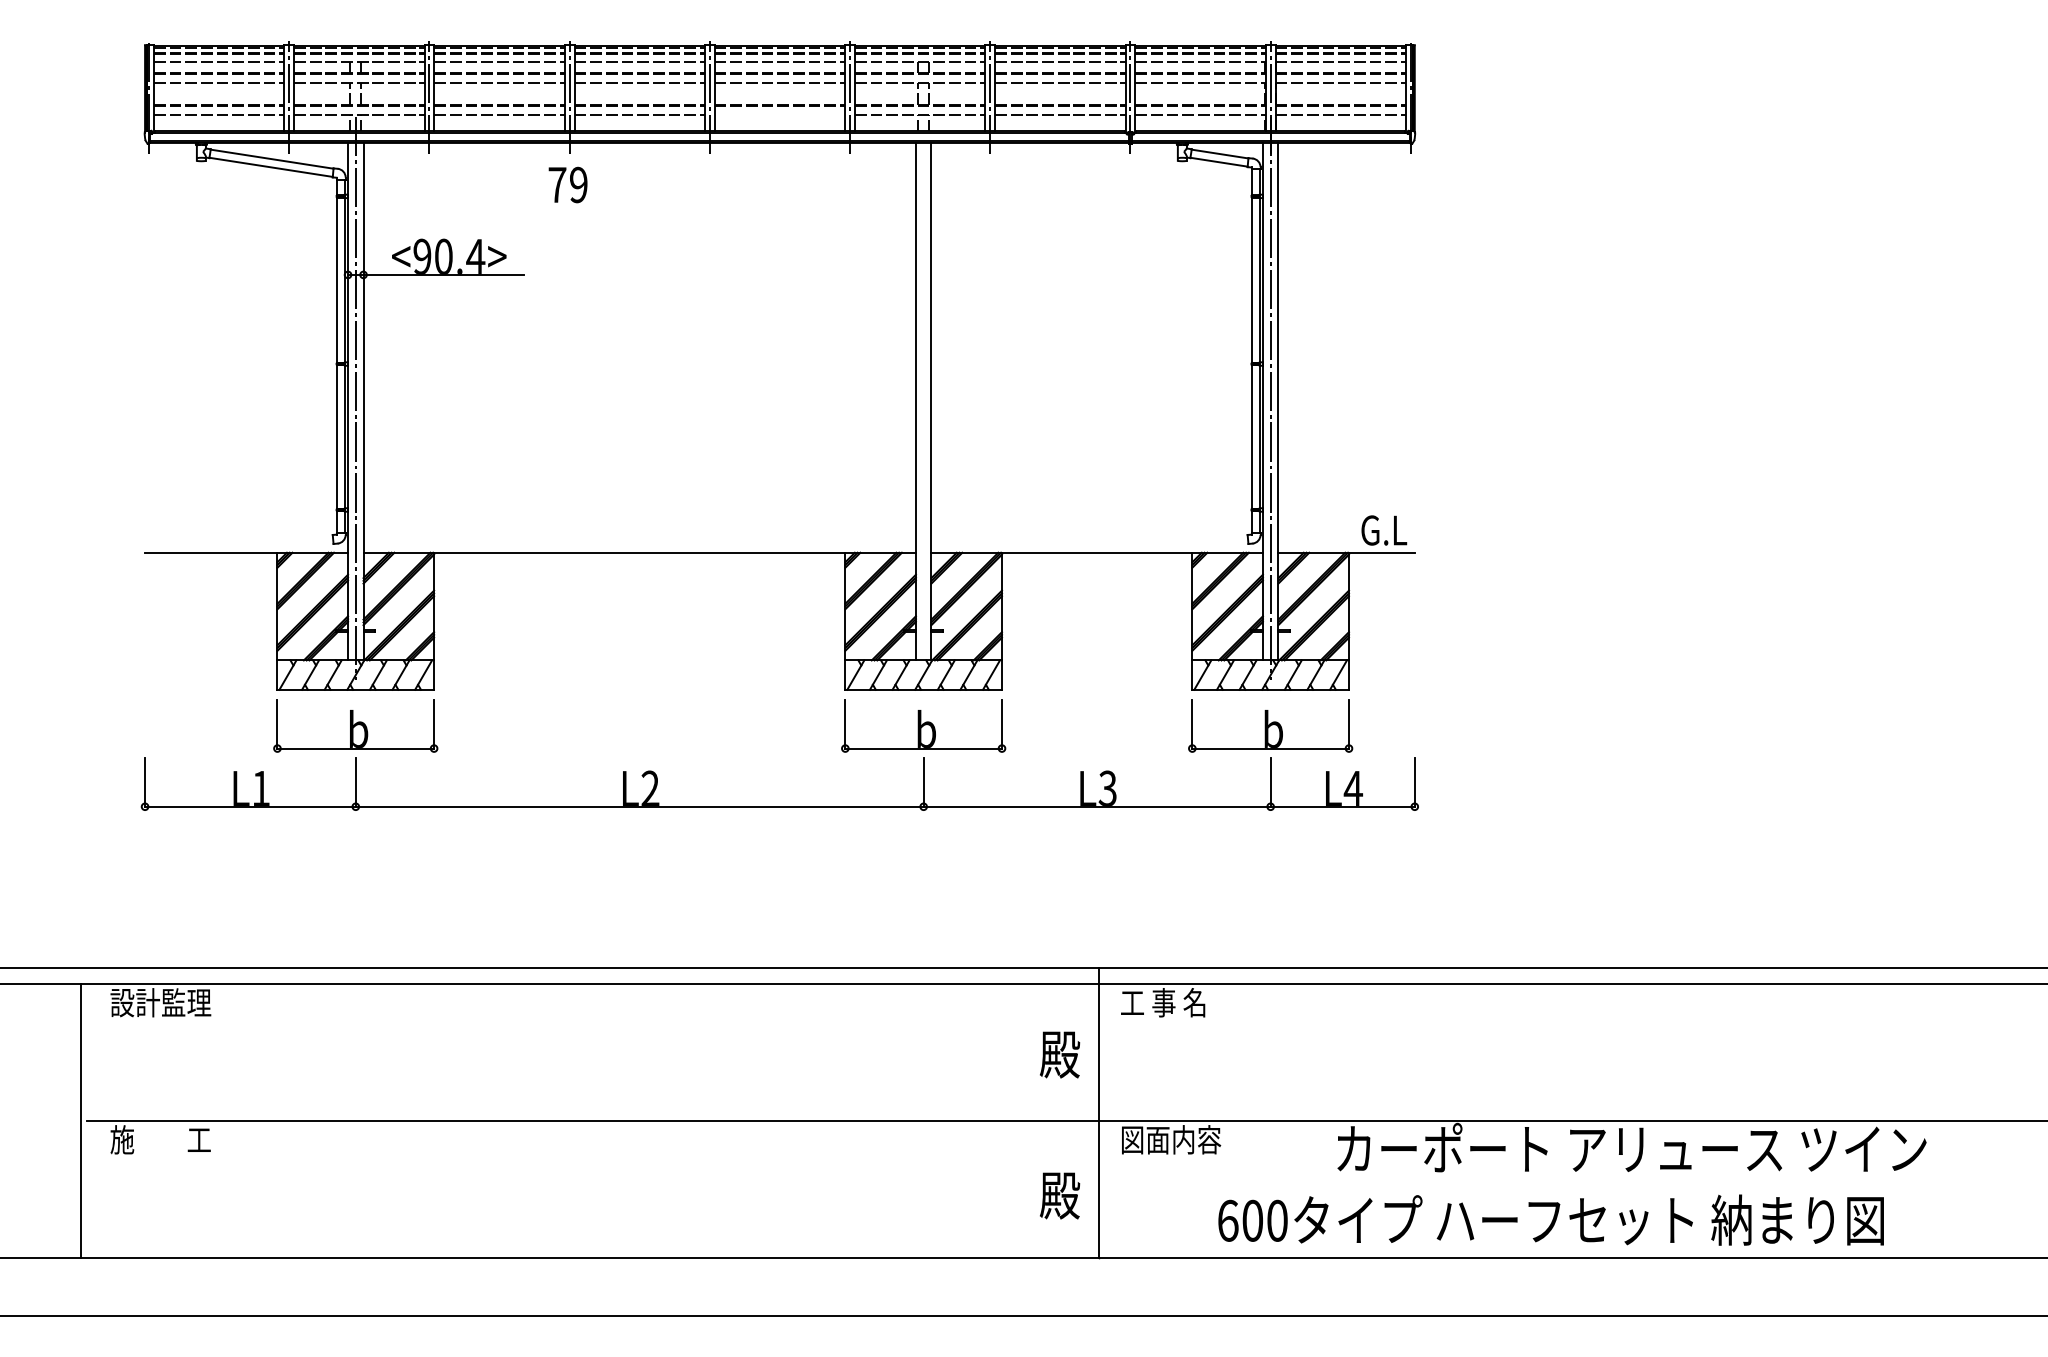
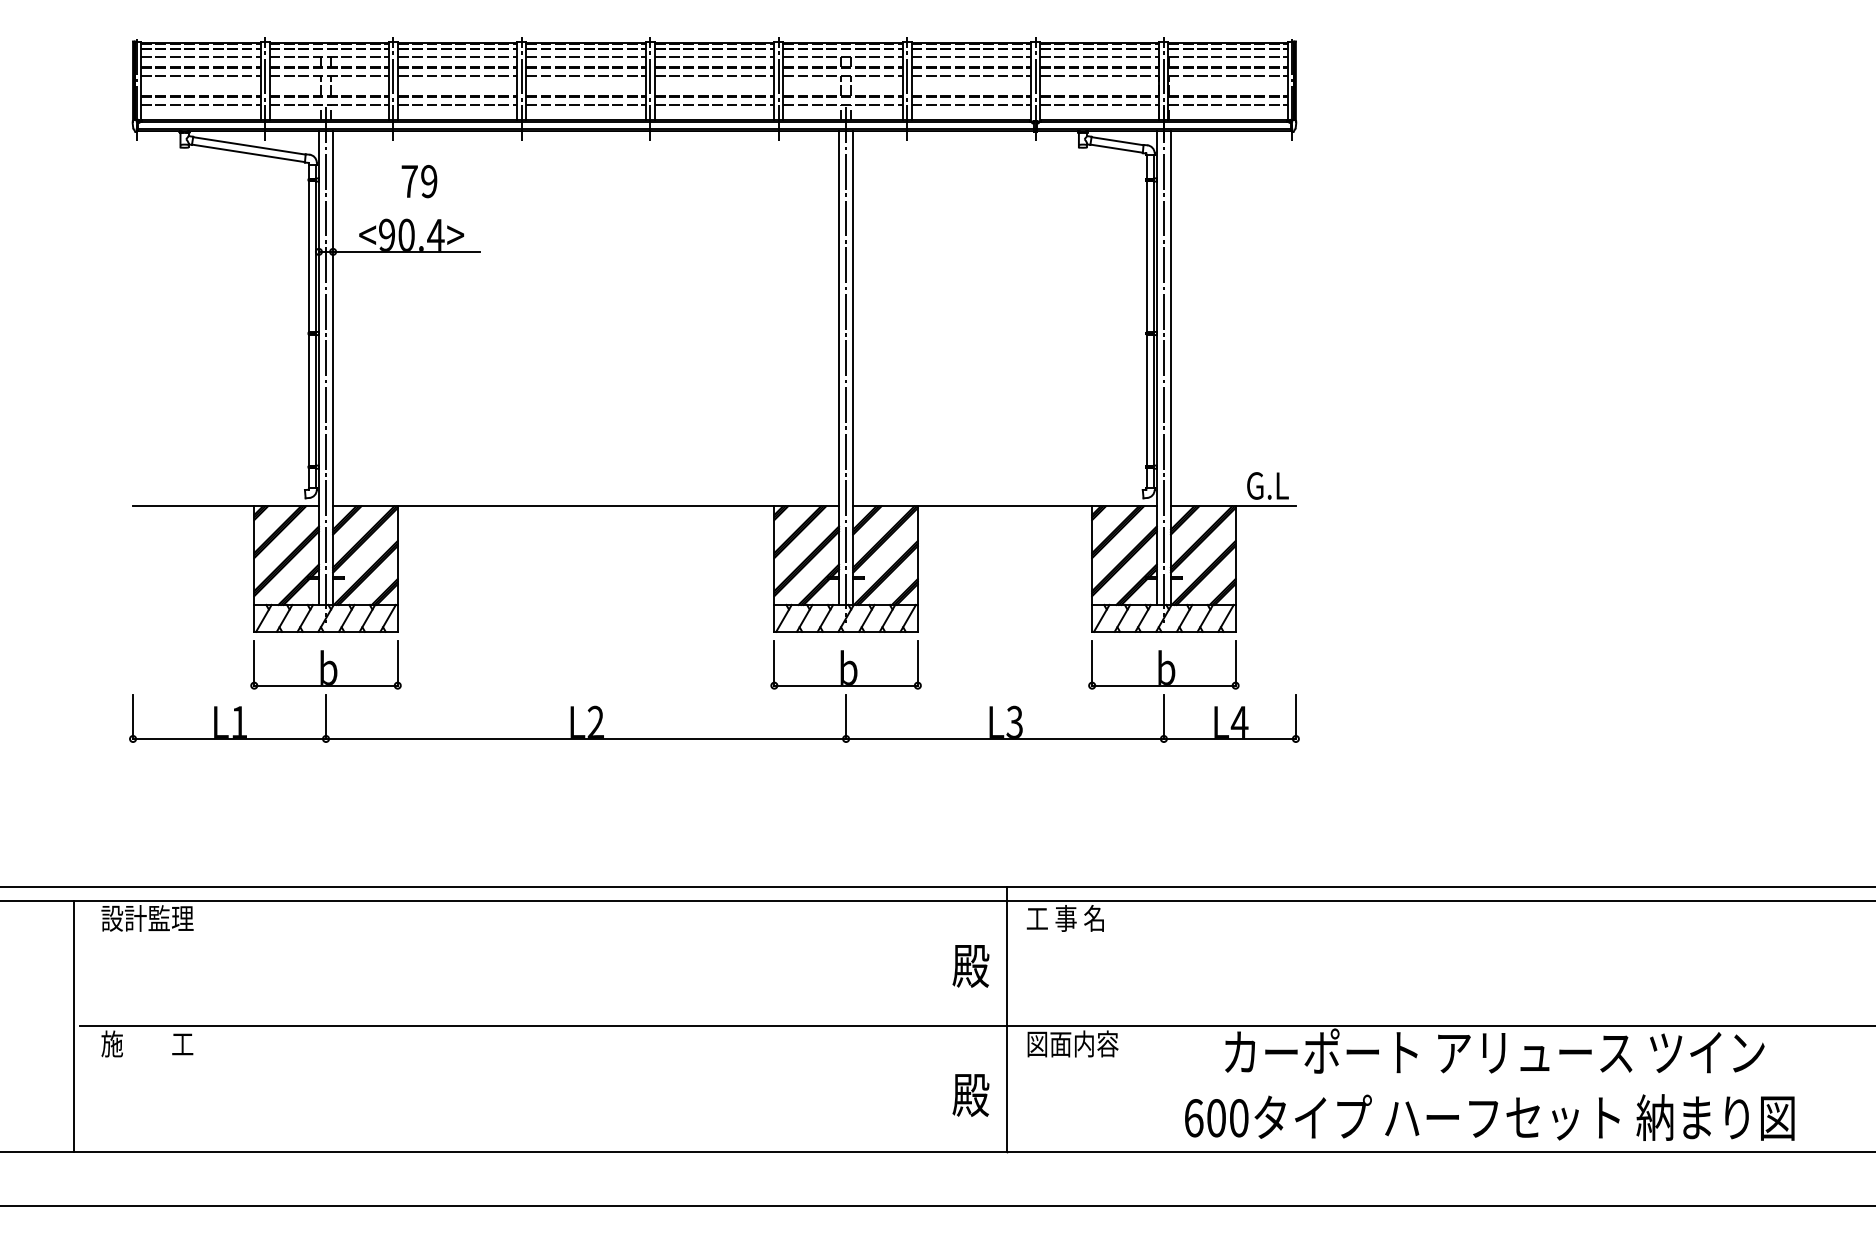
line: (779, 115) -> (714, 105), added
text: (568, 184) -> (419, 181), moved
line: (924, 397) -> (846, 364), added
text: (1550, 1220) -> (1489, 1117), moved

